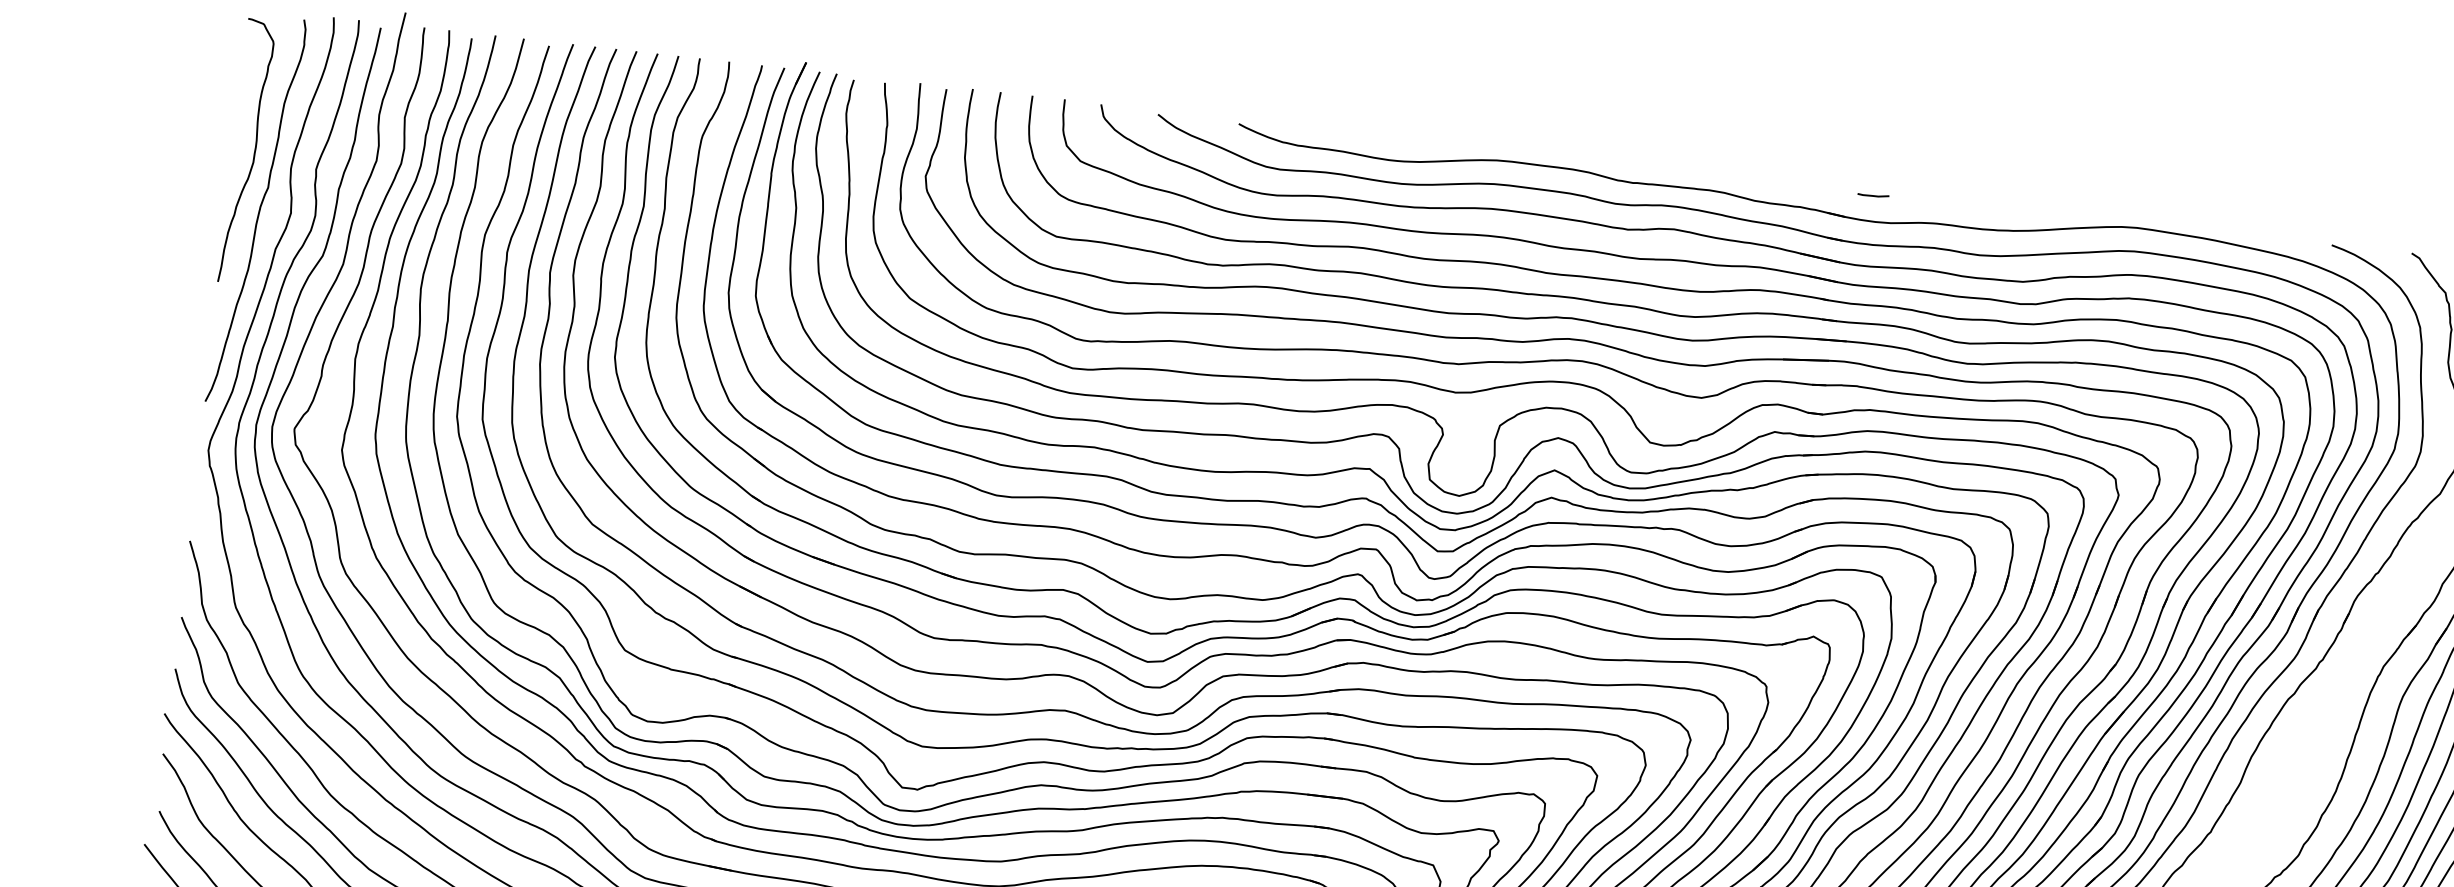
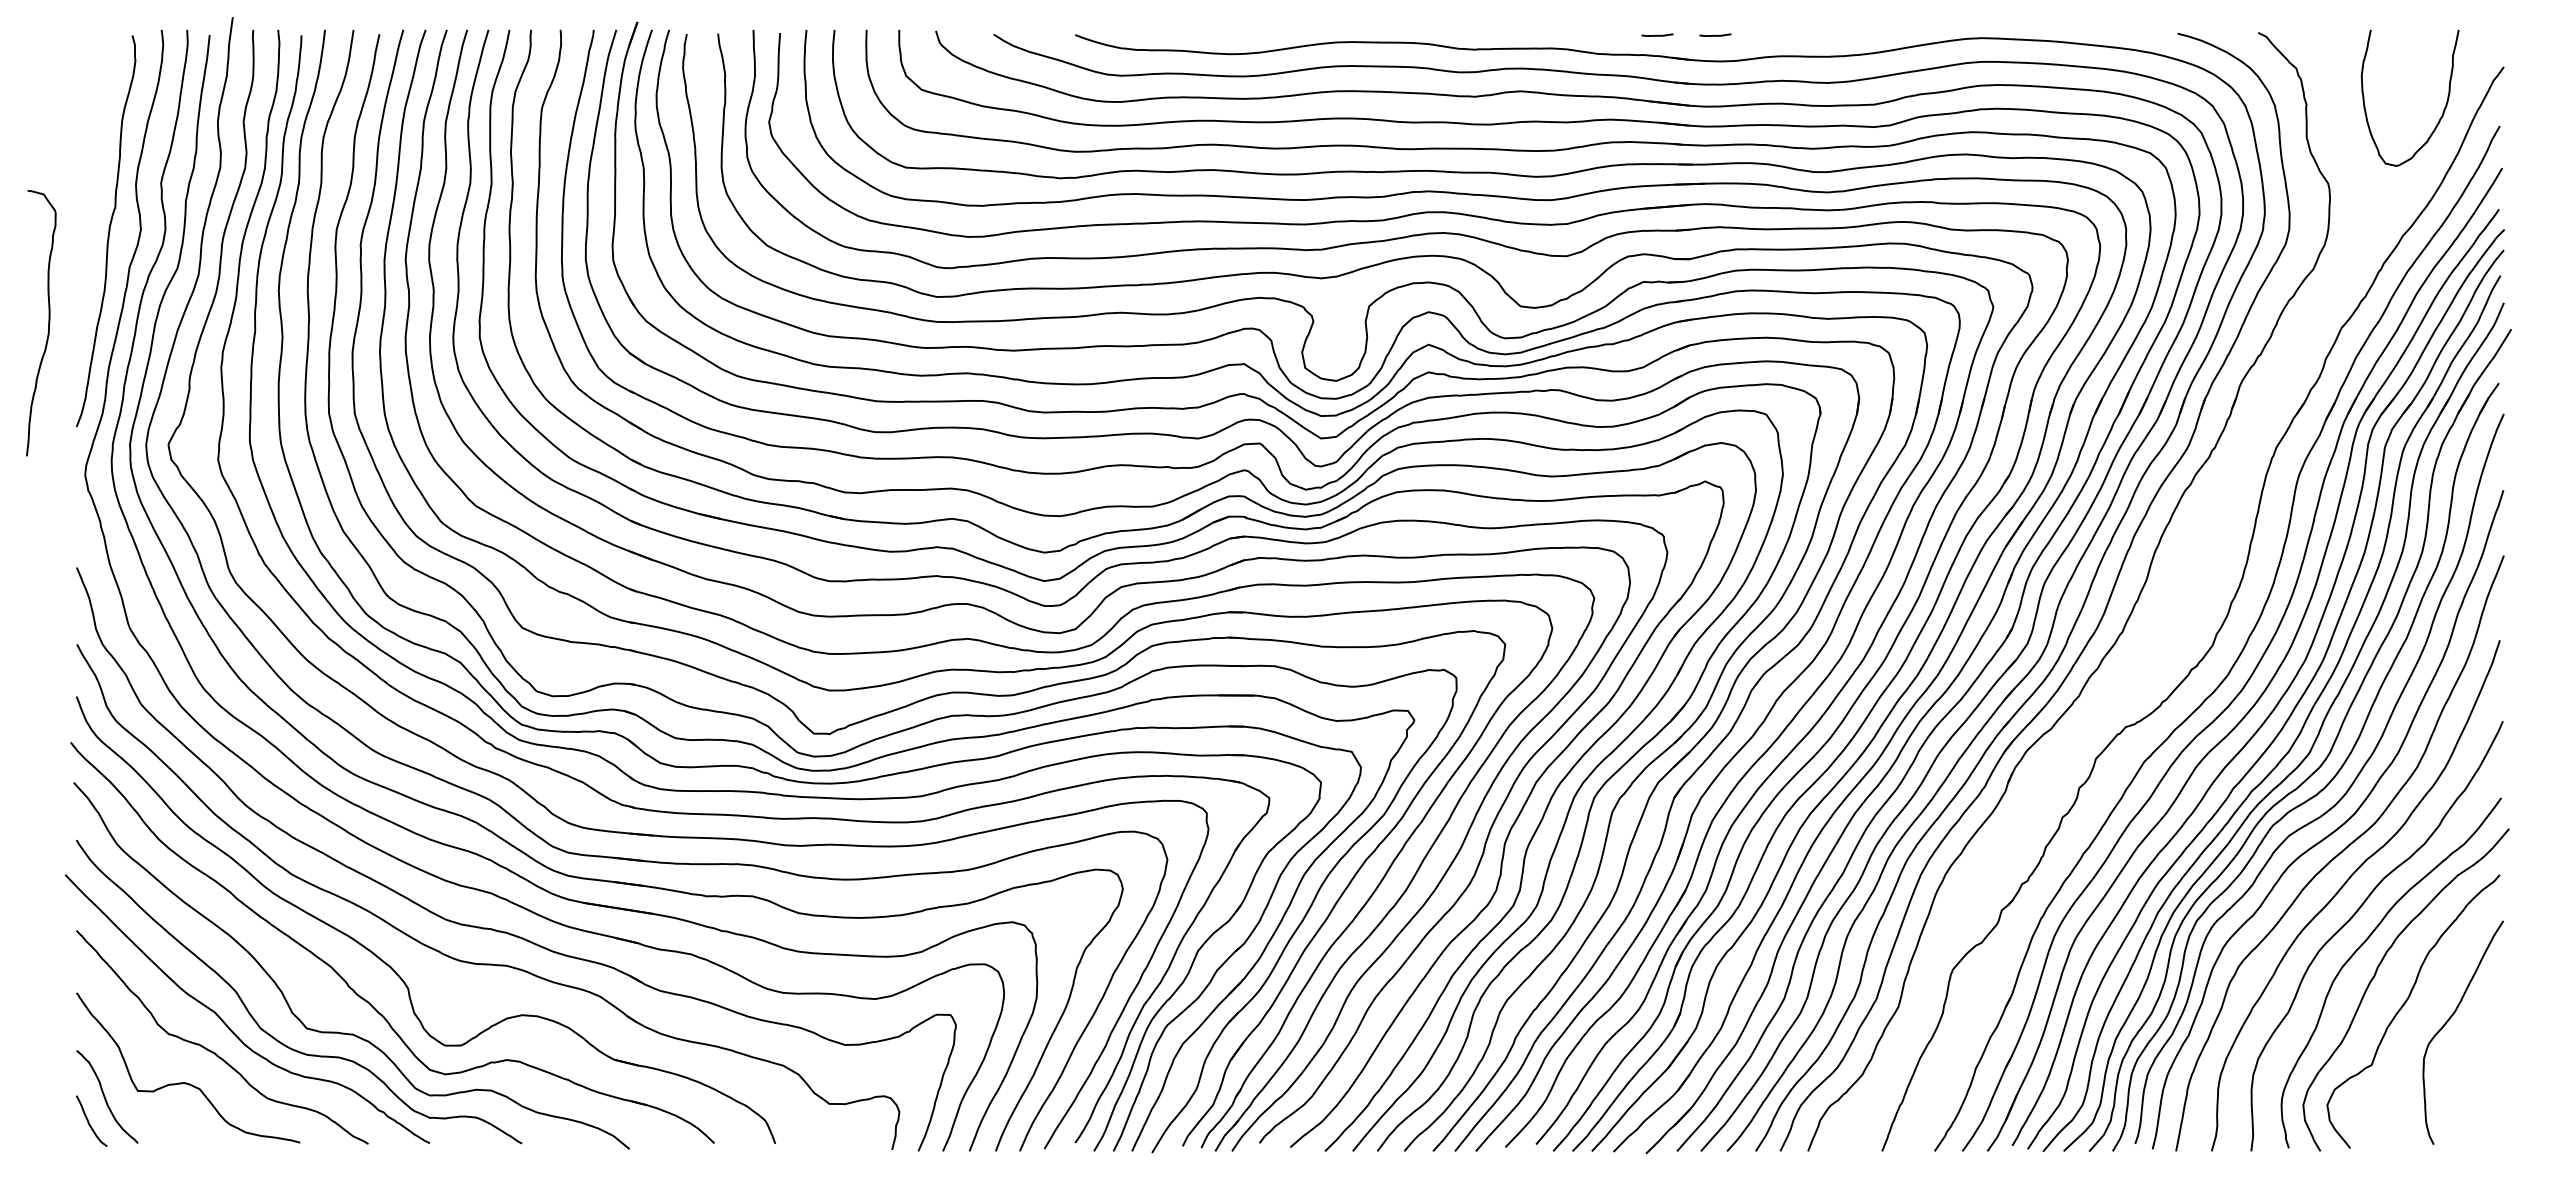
curve: (254, 152) -> (48, 323), moved
line: (1816, 188) -> (1657, 34), added

